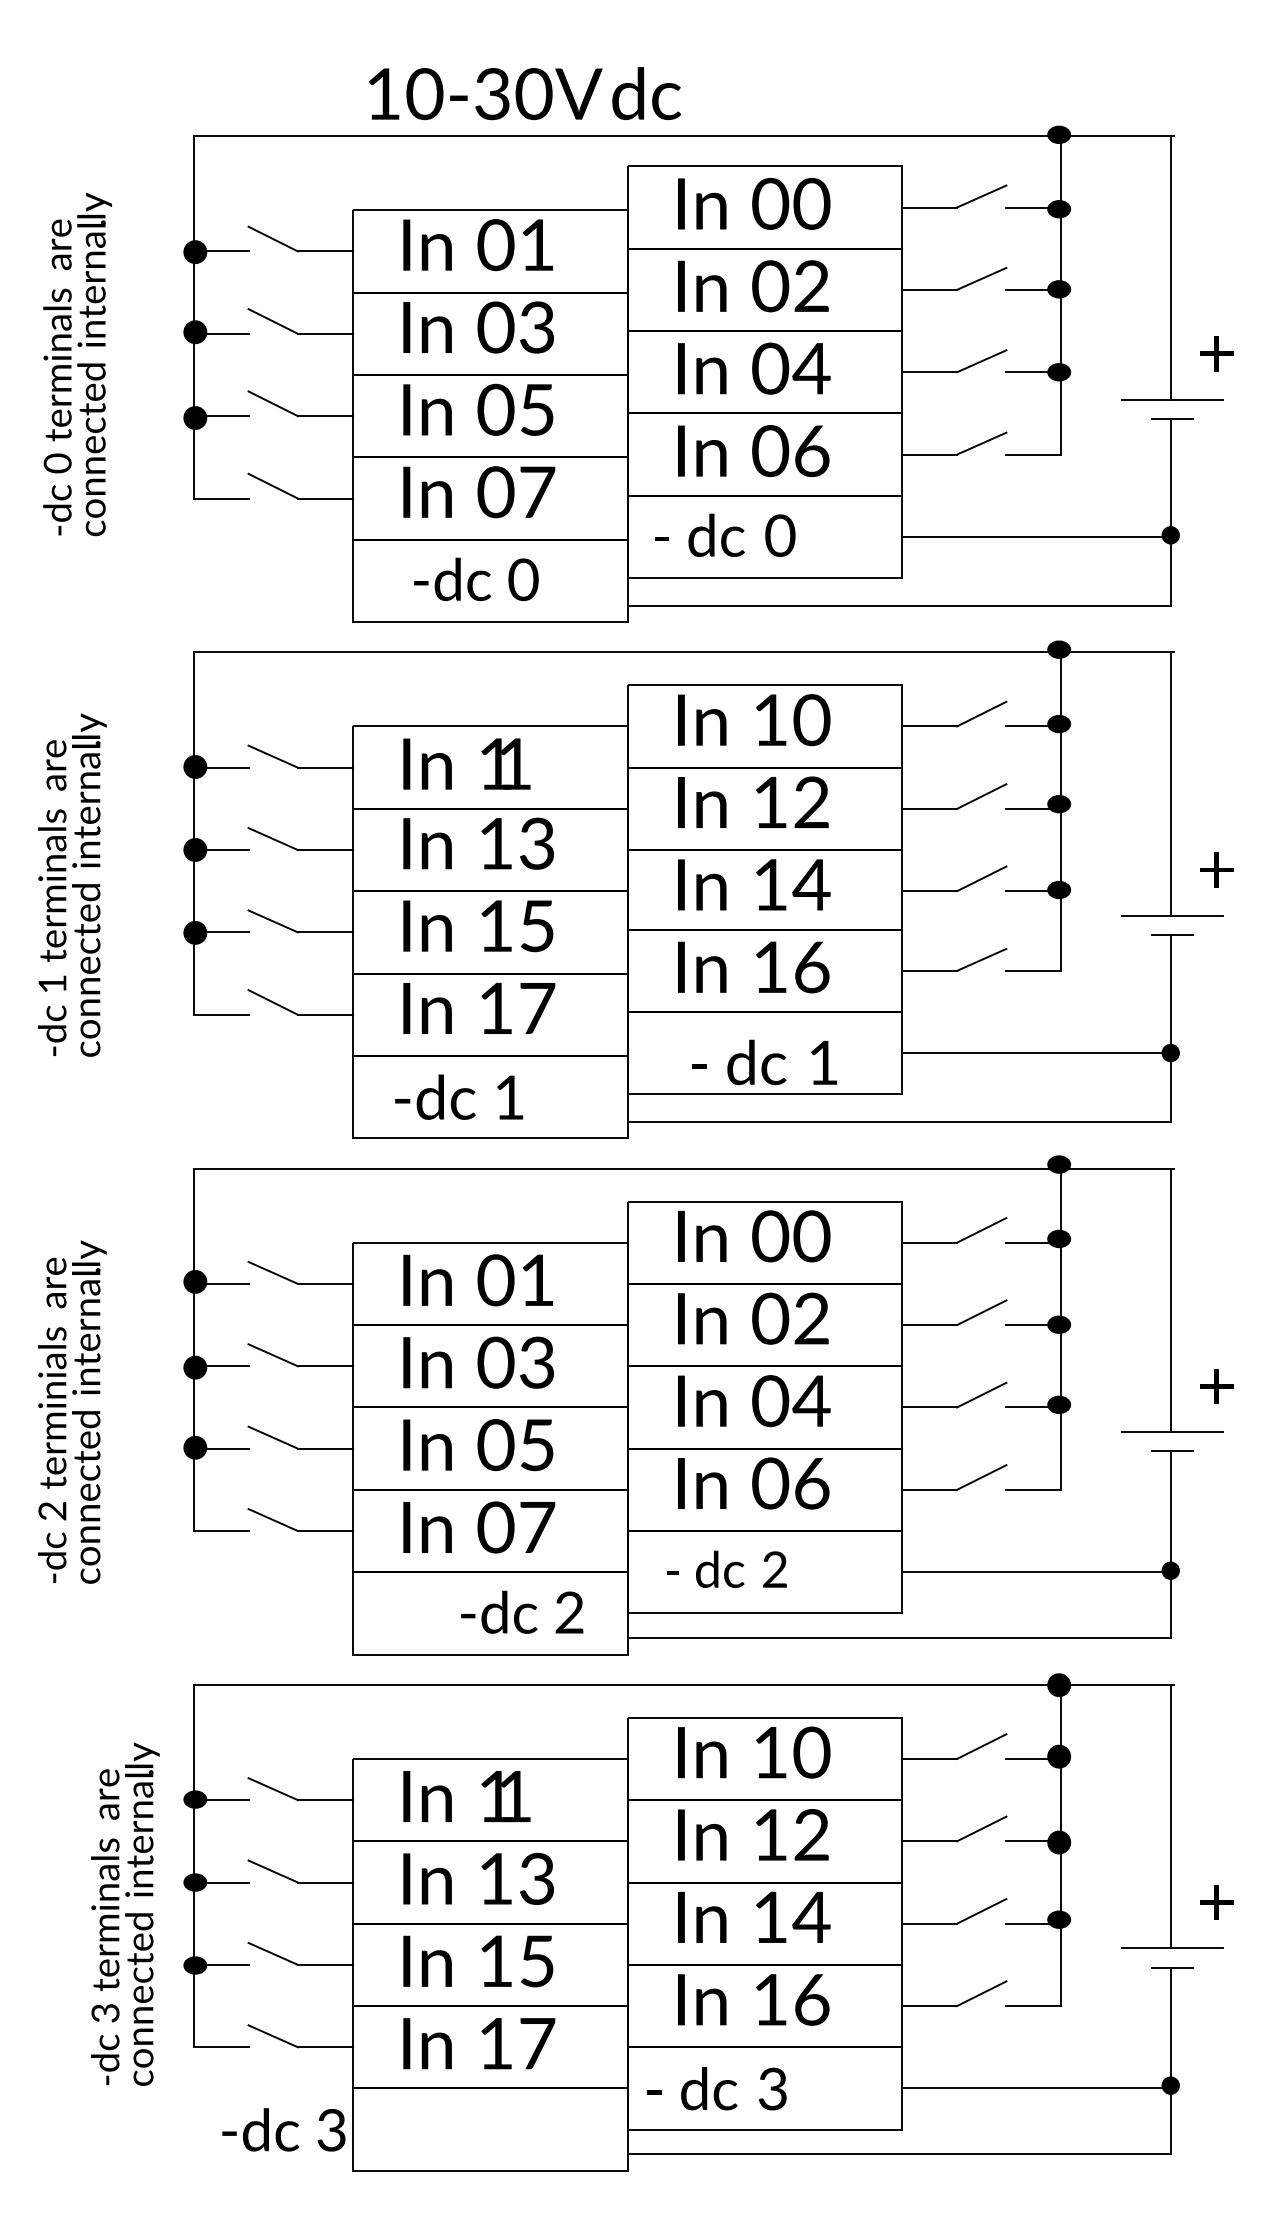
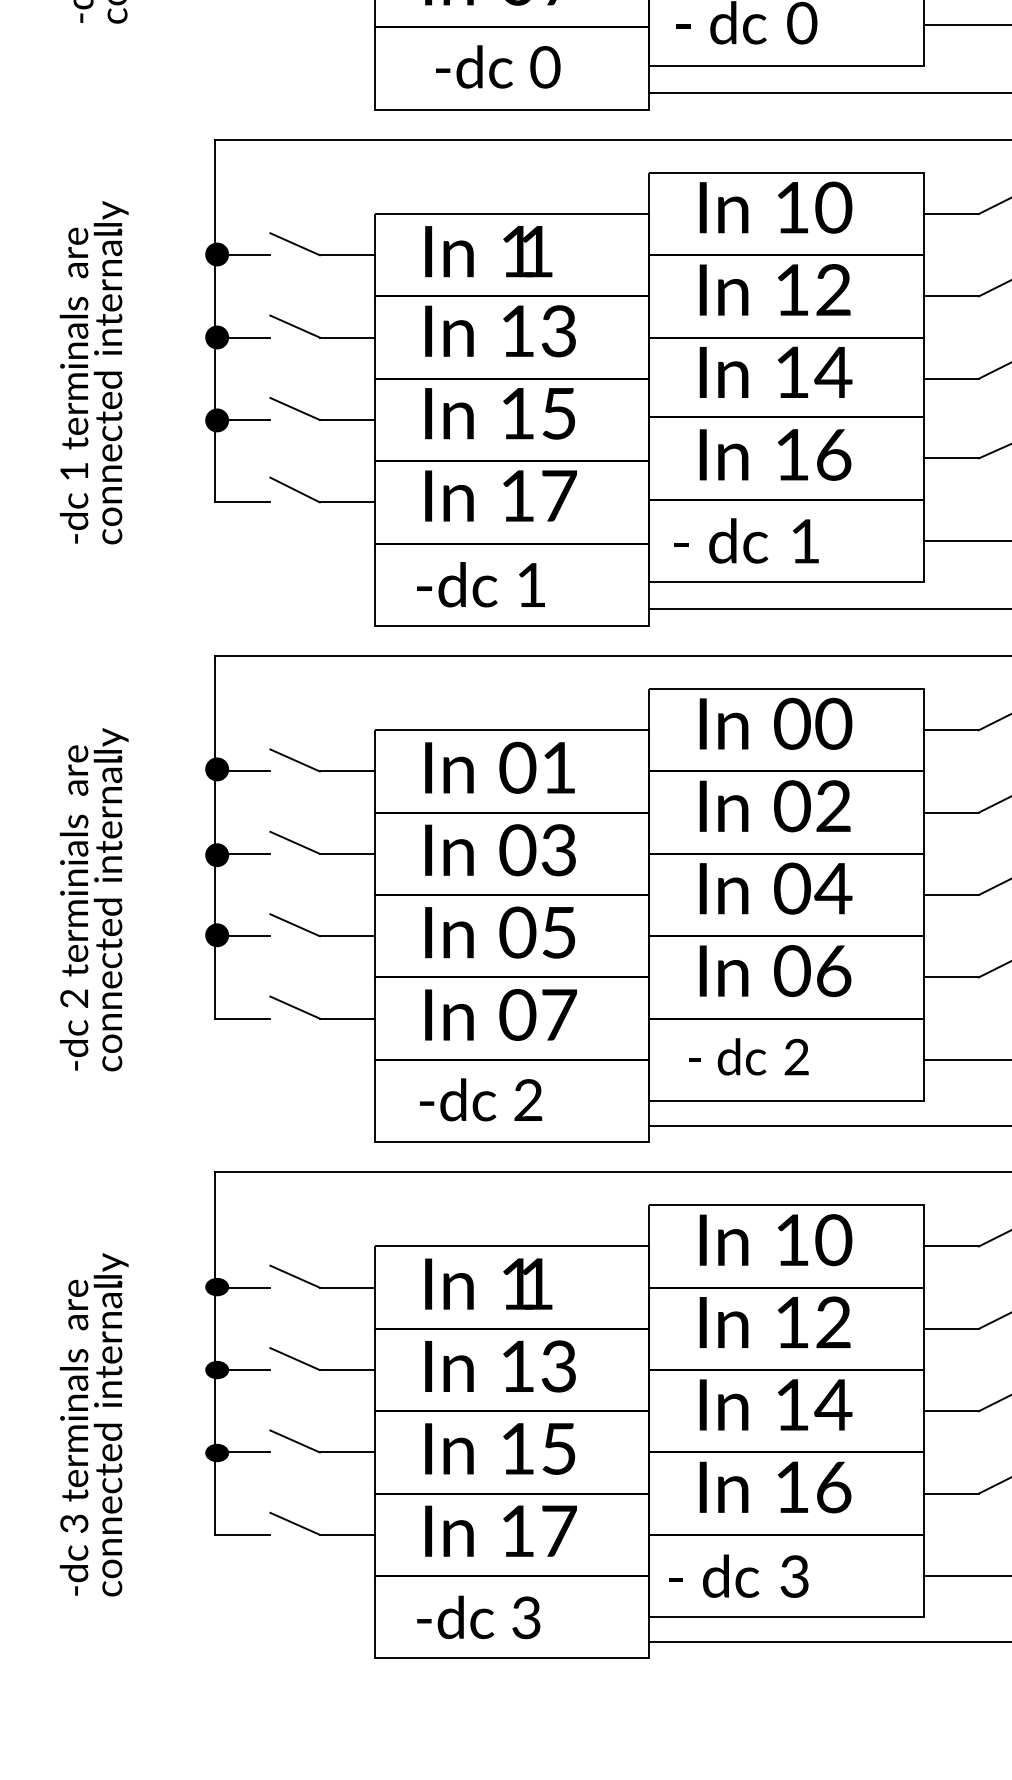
text: (764, 1062) -> (746, 541), moved
text: (522, 1611) -> (481, 1099), moved
text: (125, 1913) -> (94, 1424), moved
text: (283, 2129) -> (478, 1617), moved

